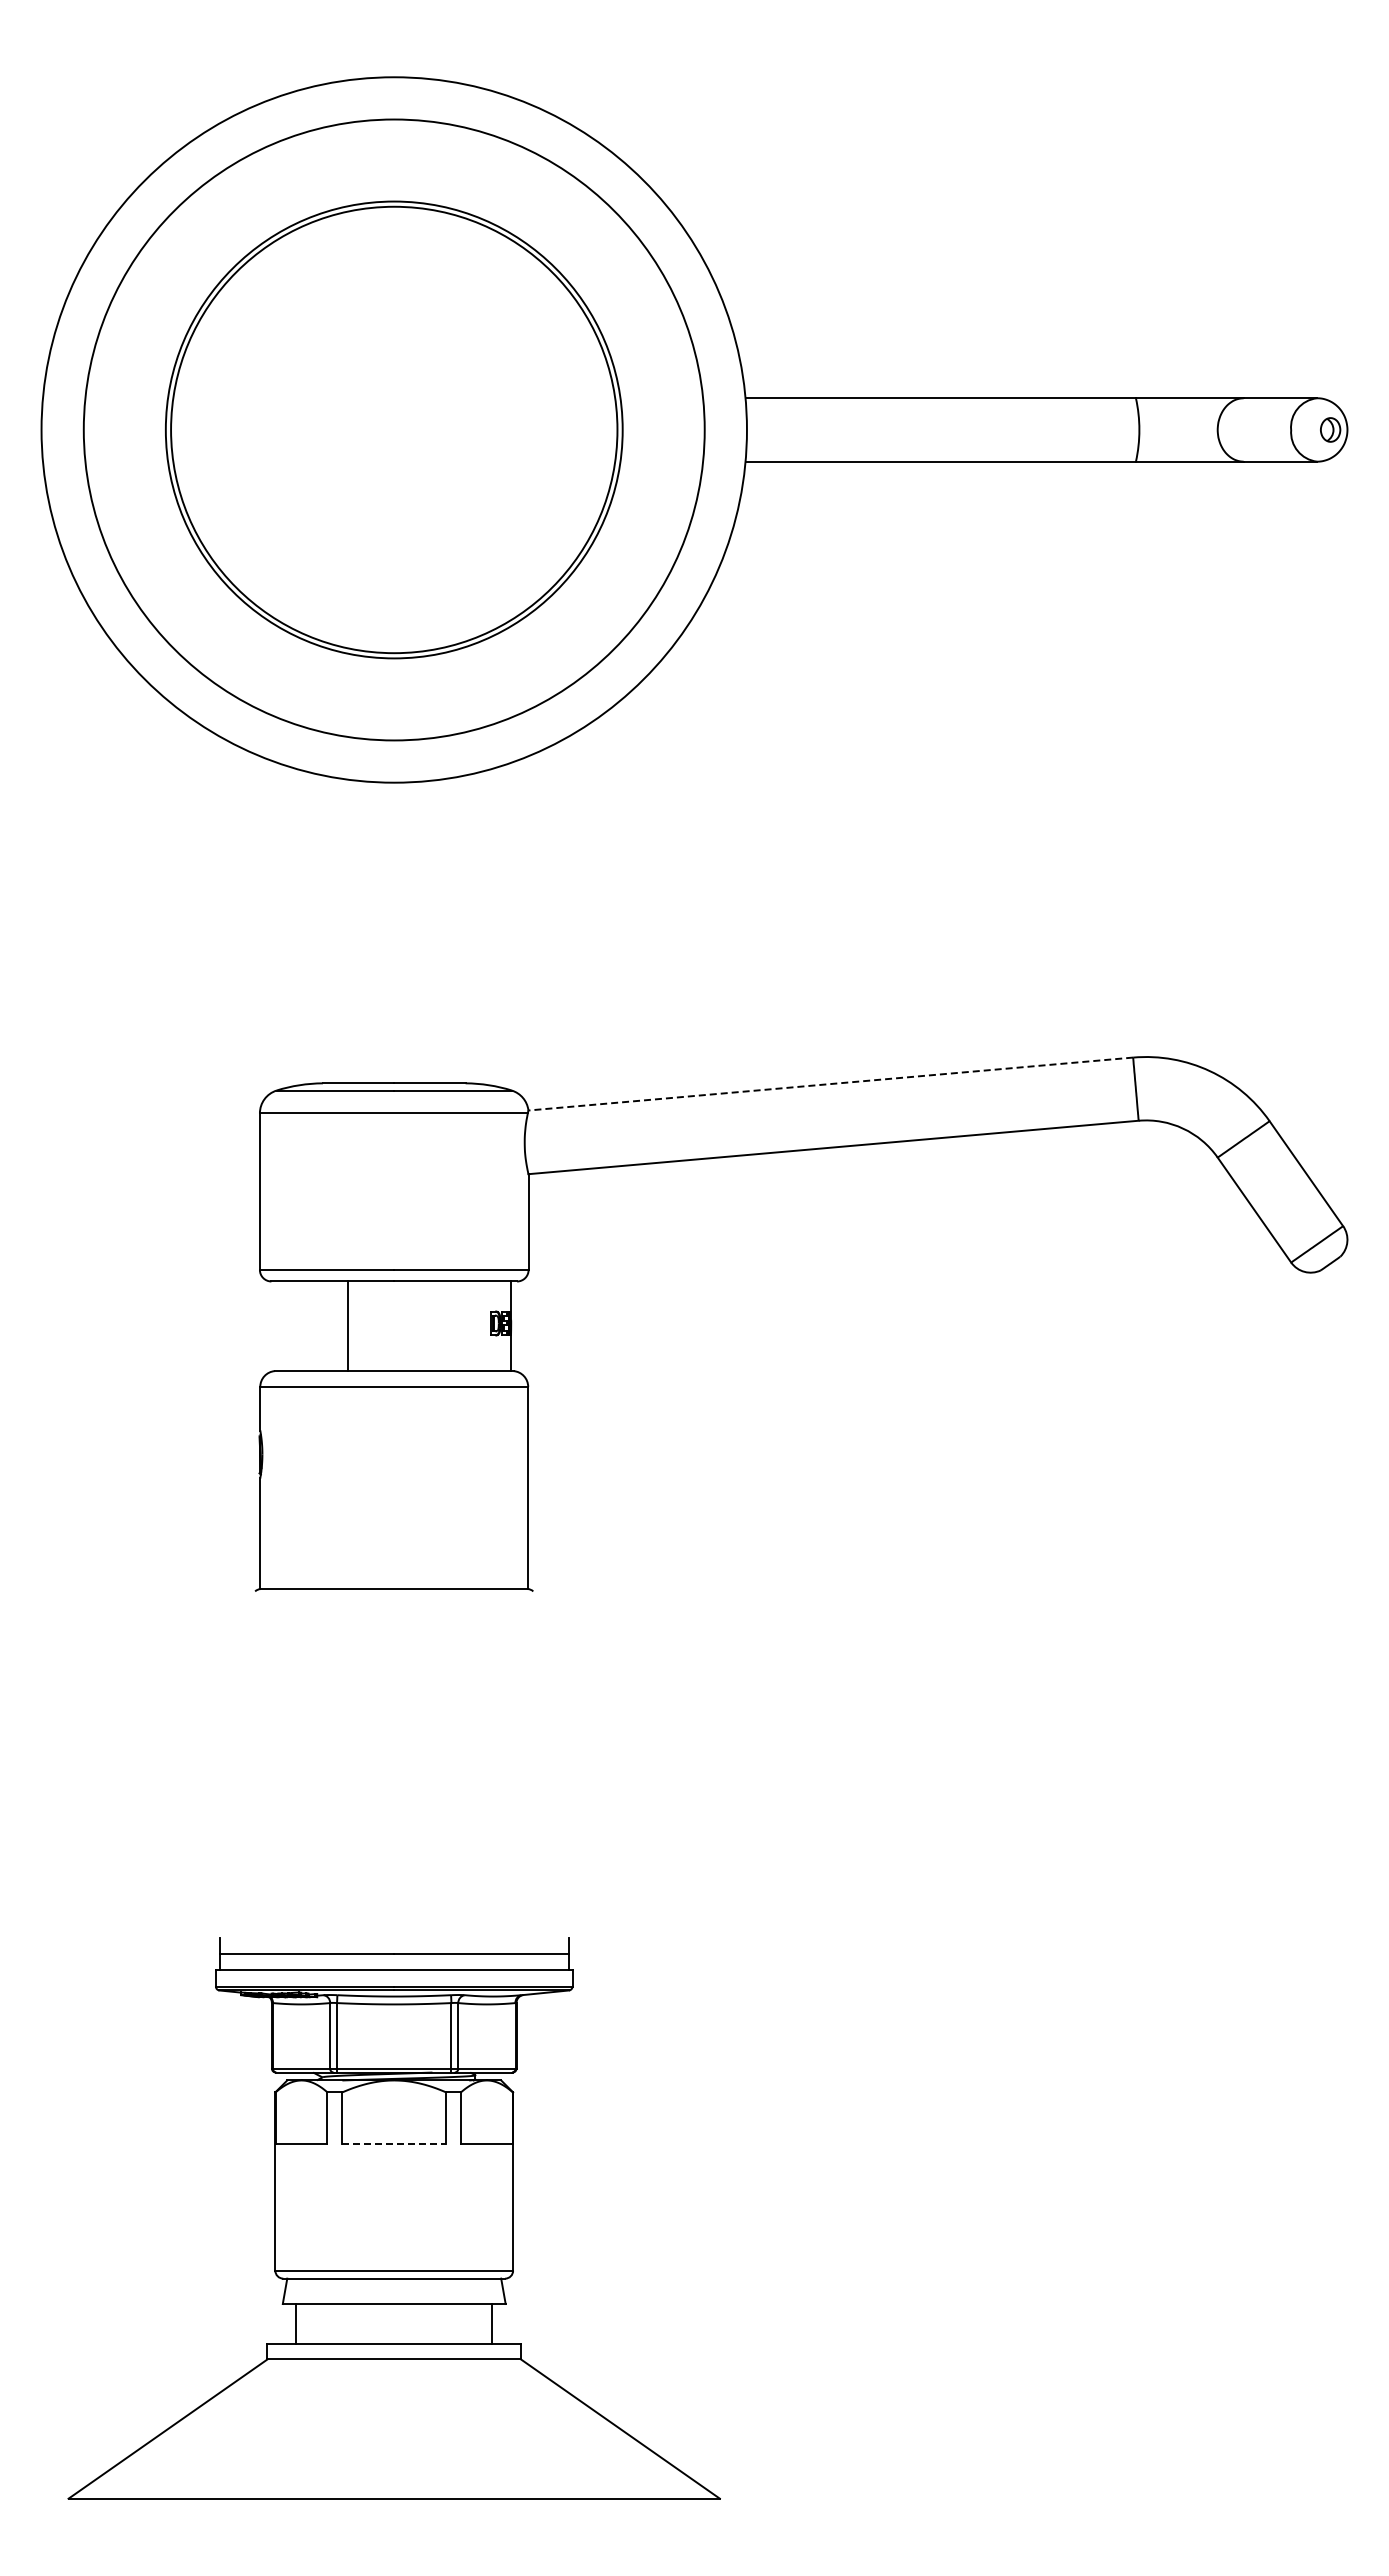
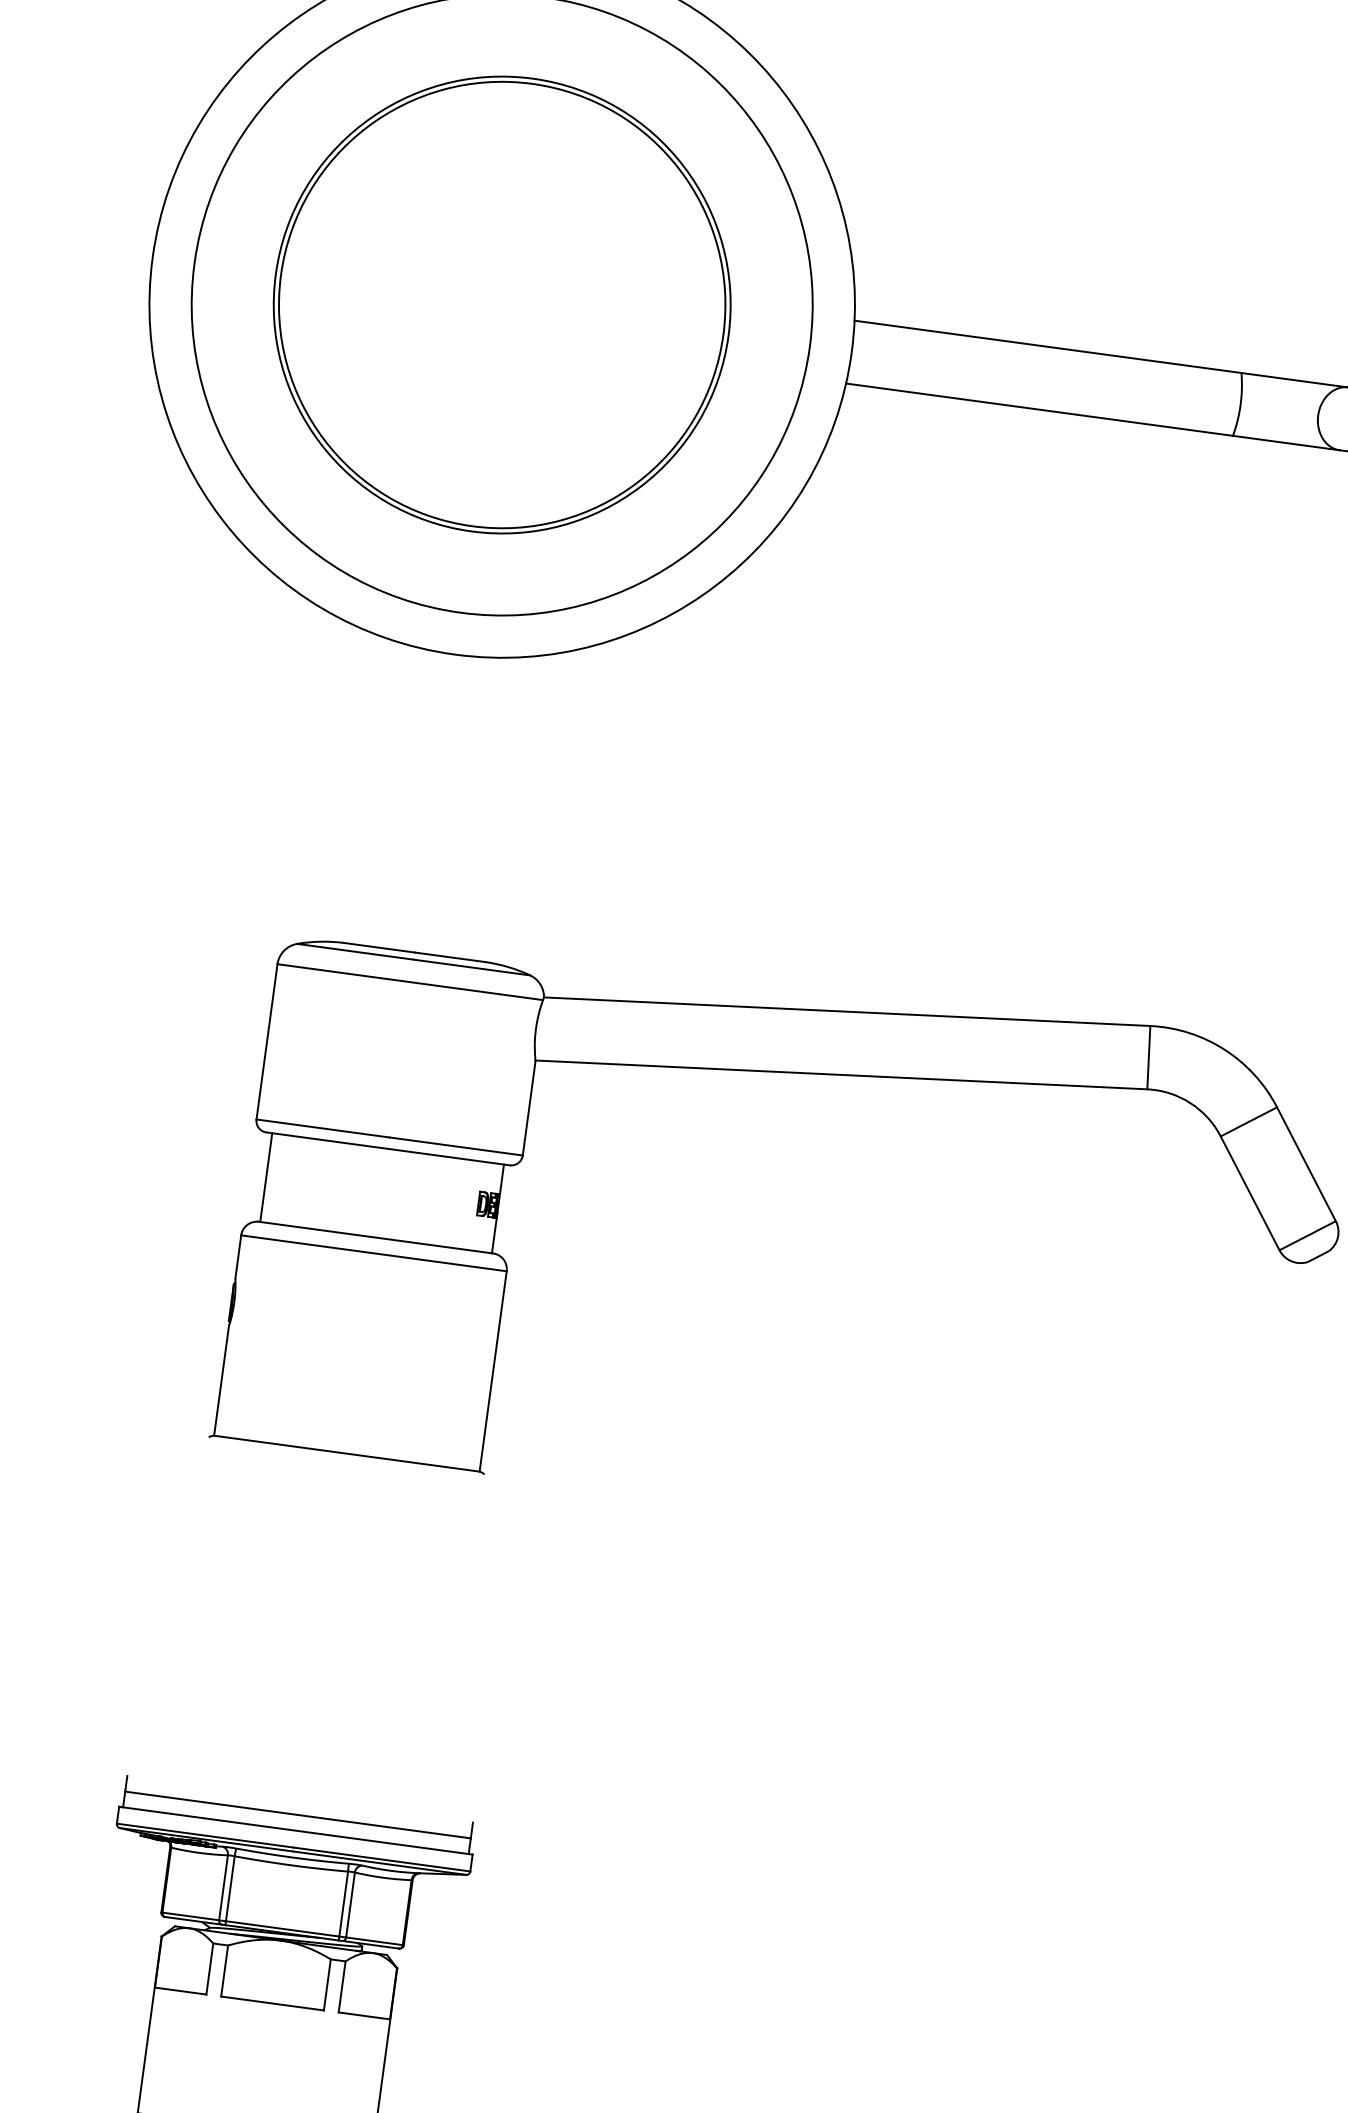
line: (830, 1084) -> (846, 1012), dashed -> solid
line: (348, 1326) -> (266, 1177), moved
line: (394, 2143) -> (272, 2003), dashed -> solid

